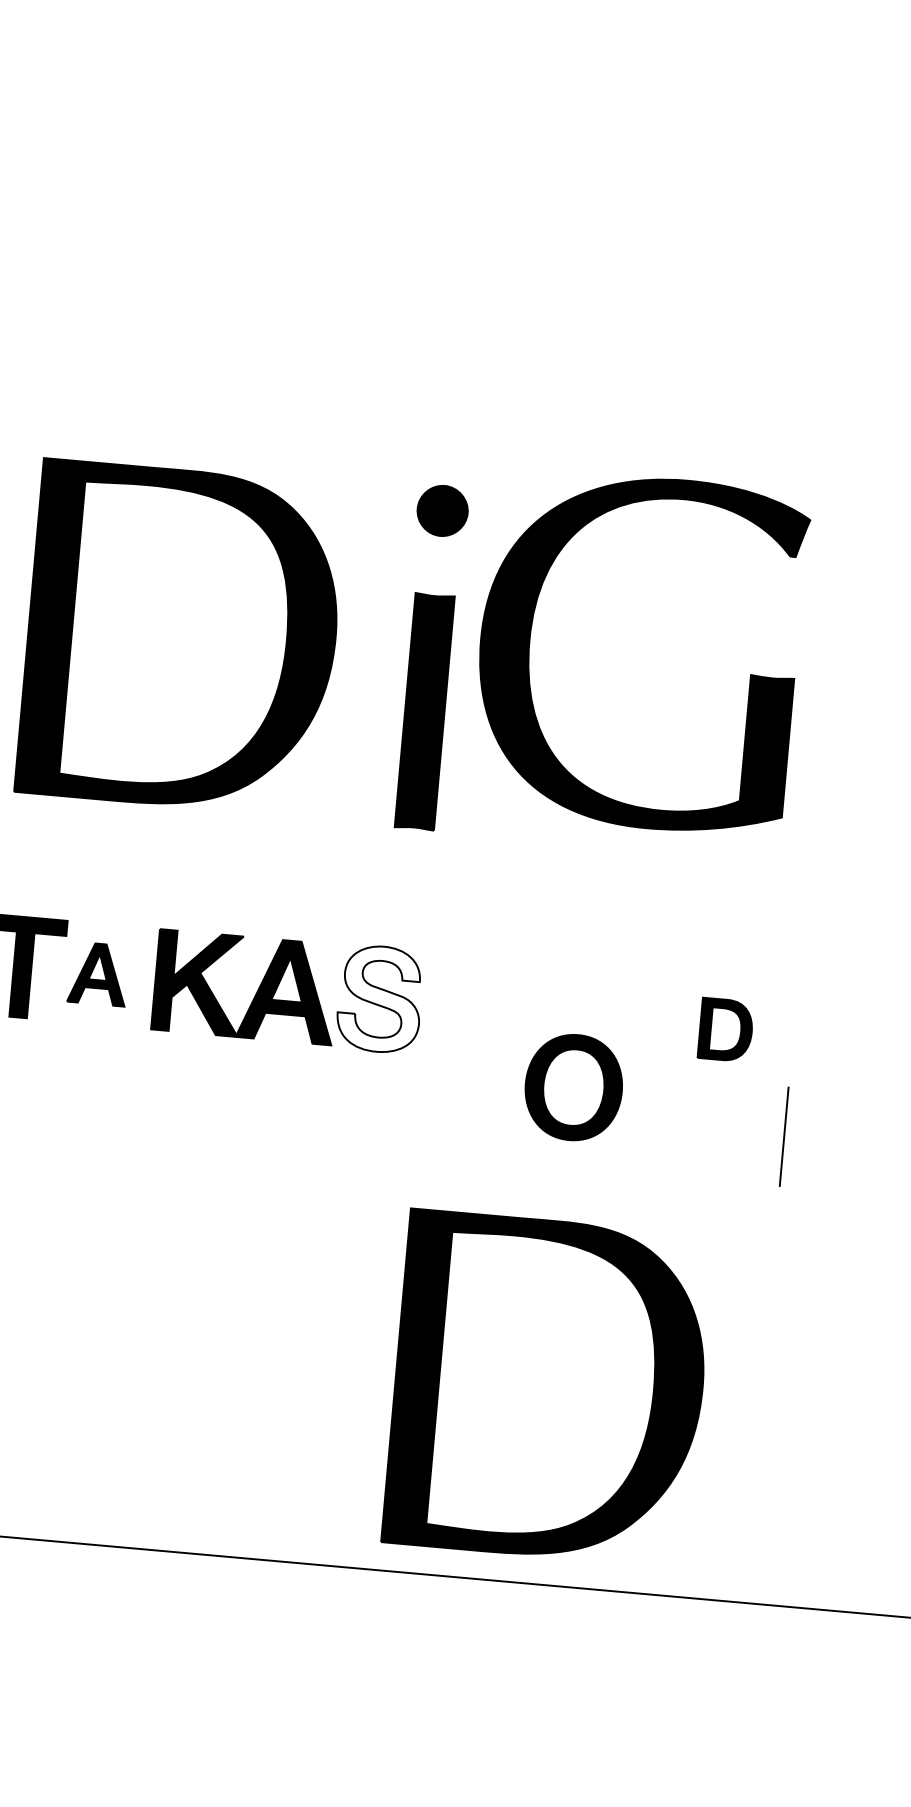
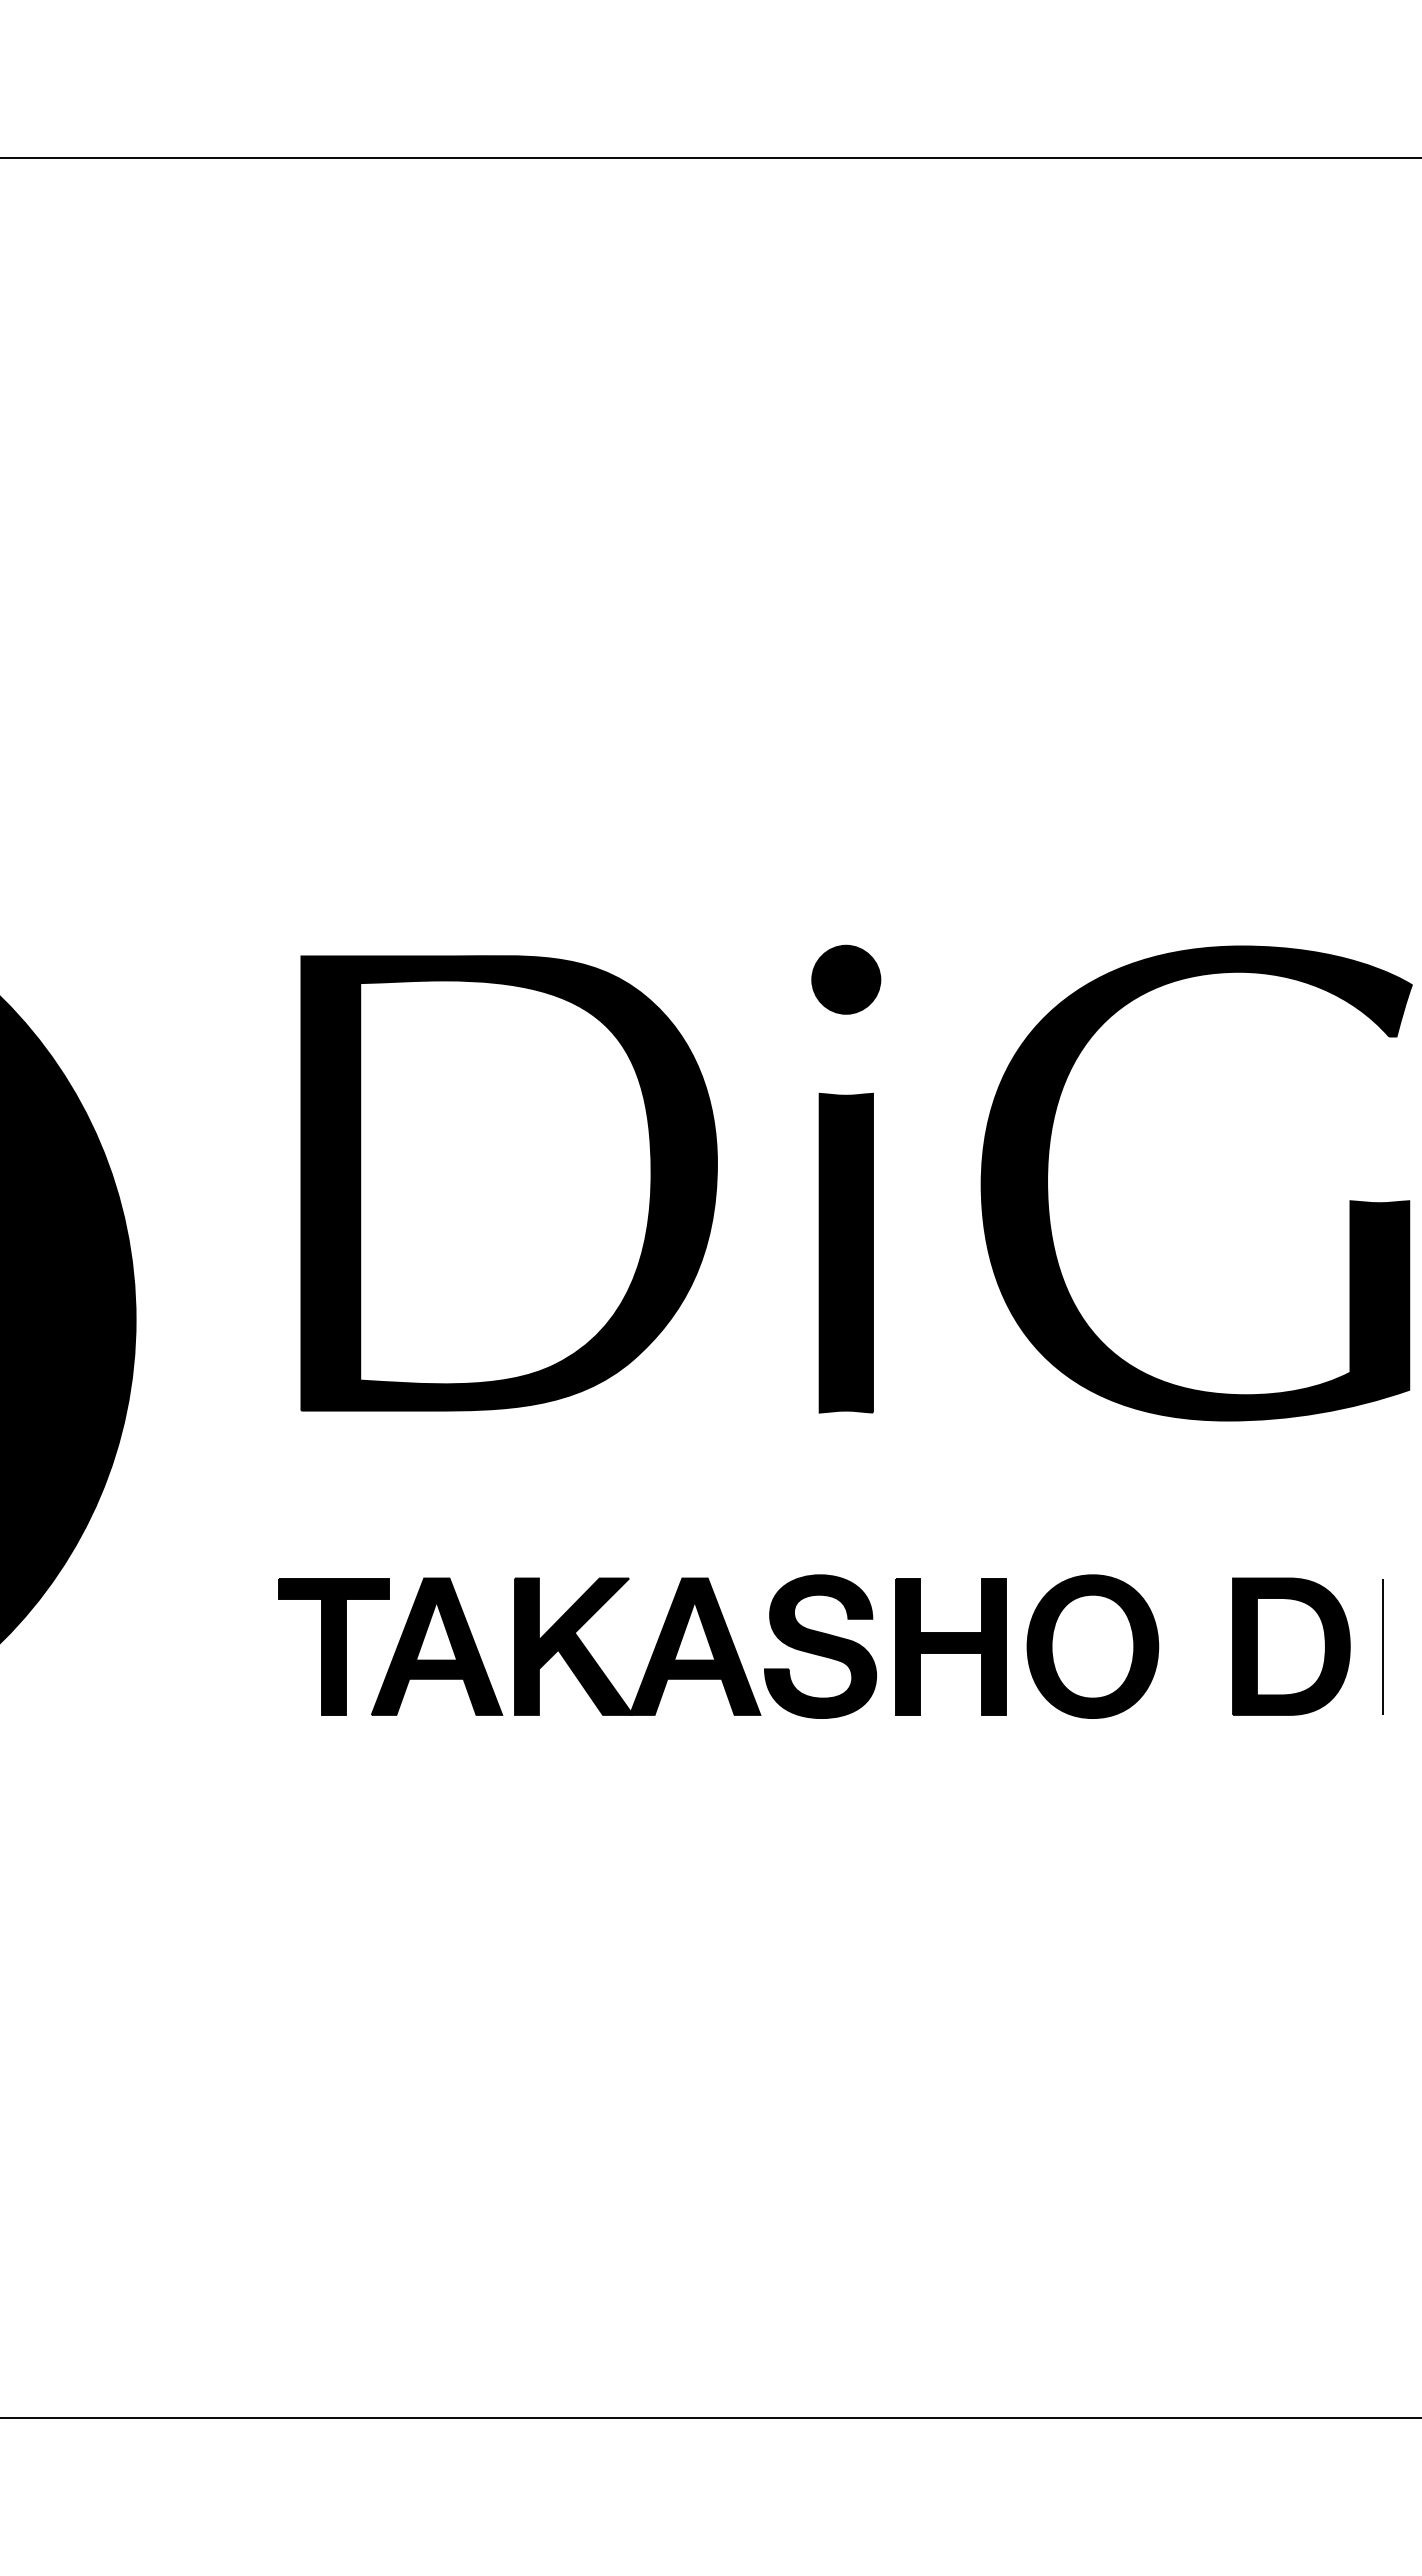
part: (530, 645) -> (1048, 1188), moved
part: (98, 973) -> (437, 1646), size x1.67
fill: (380, 999) -> (820, 1646), added
part: (475, 1007) -> (950, 1646), added
part: (726, 1029) -> (1291, 1646), size x1.67
part: (573, 1087) -> (1092, 1646), moved
line: (783, 1136) -> (1382, 1646), moved
part: (548, 1388) -> (1094, 2152), removed

